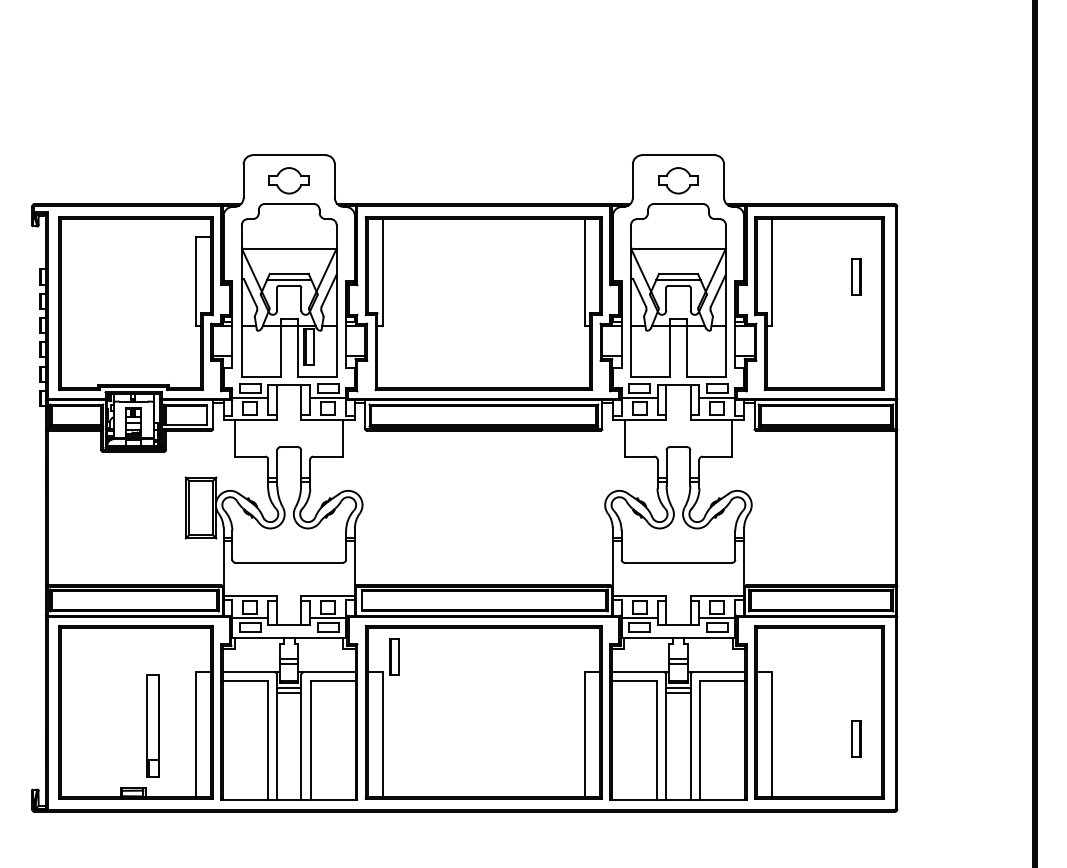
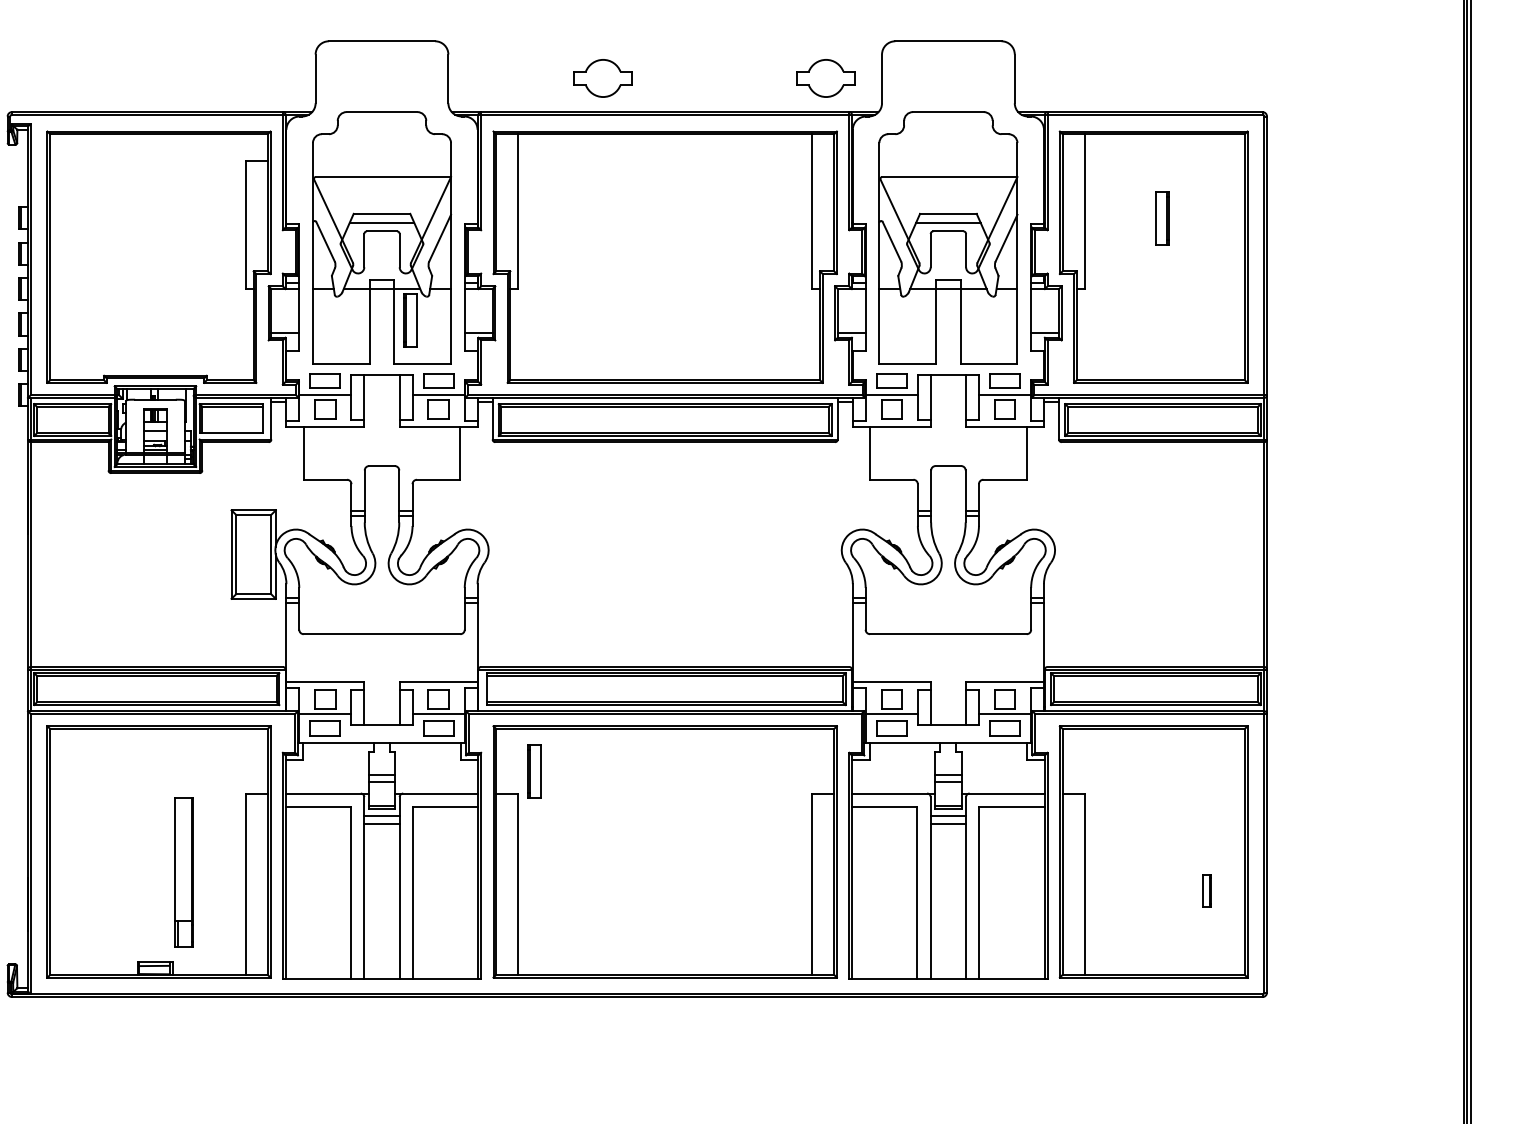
part: (288, 180) -> (602, 77), moved
part: (678, 180) -> (826, 77), moved
part: (856, 276) -> (1162, 217), moved
part: (856, 738) -> (1207, 889), size x0.6

